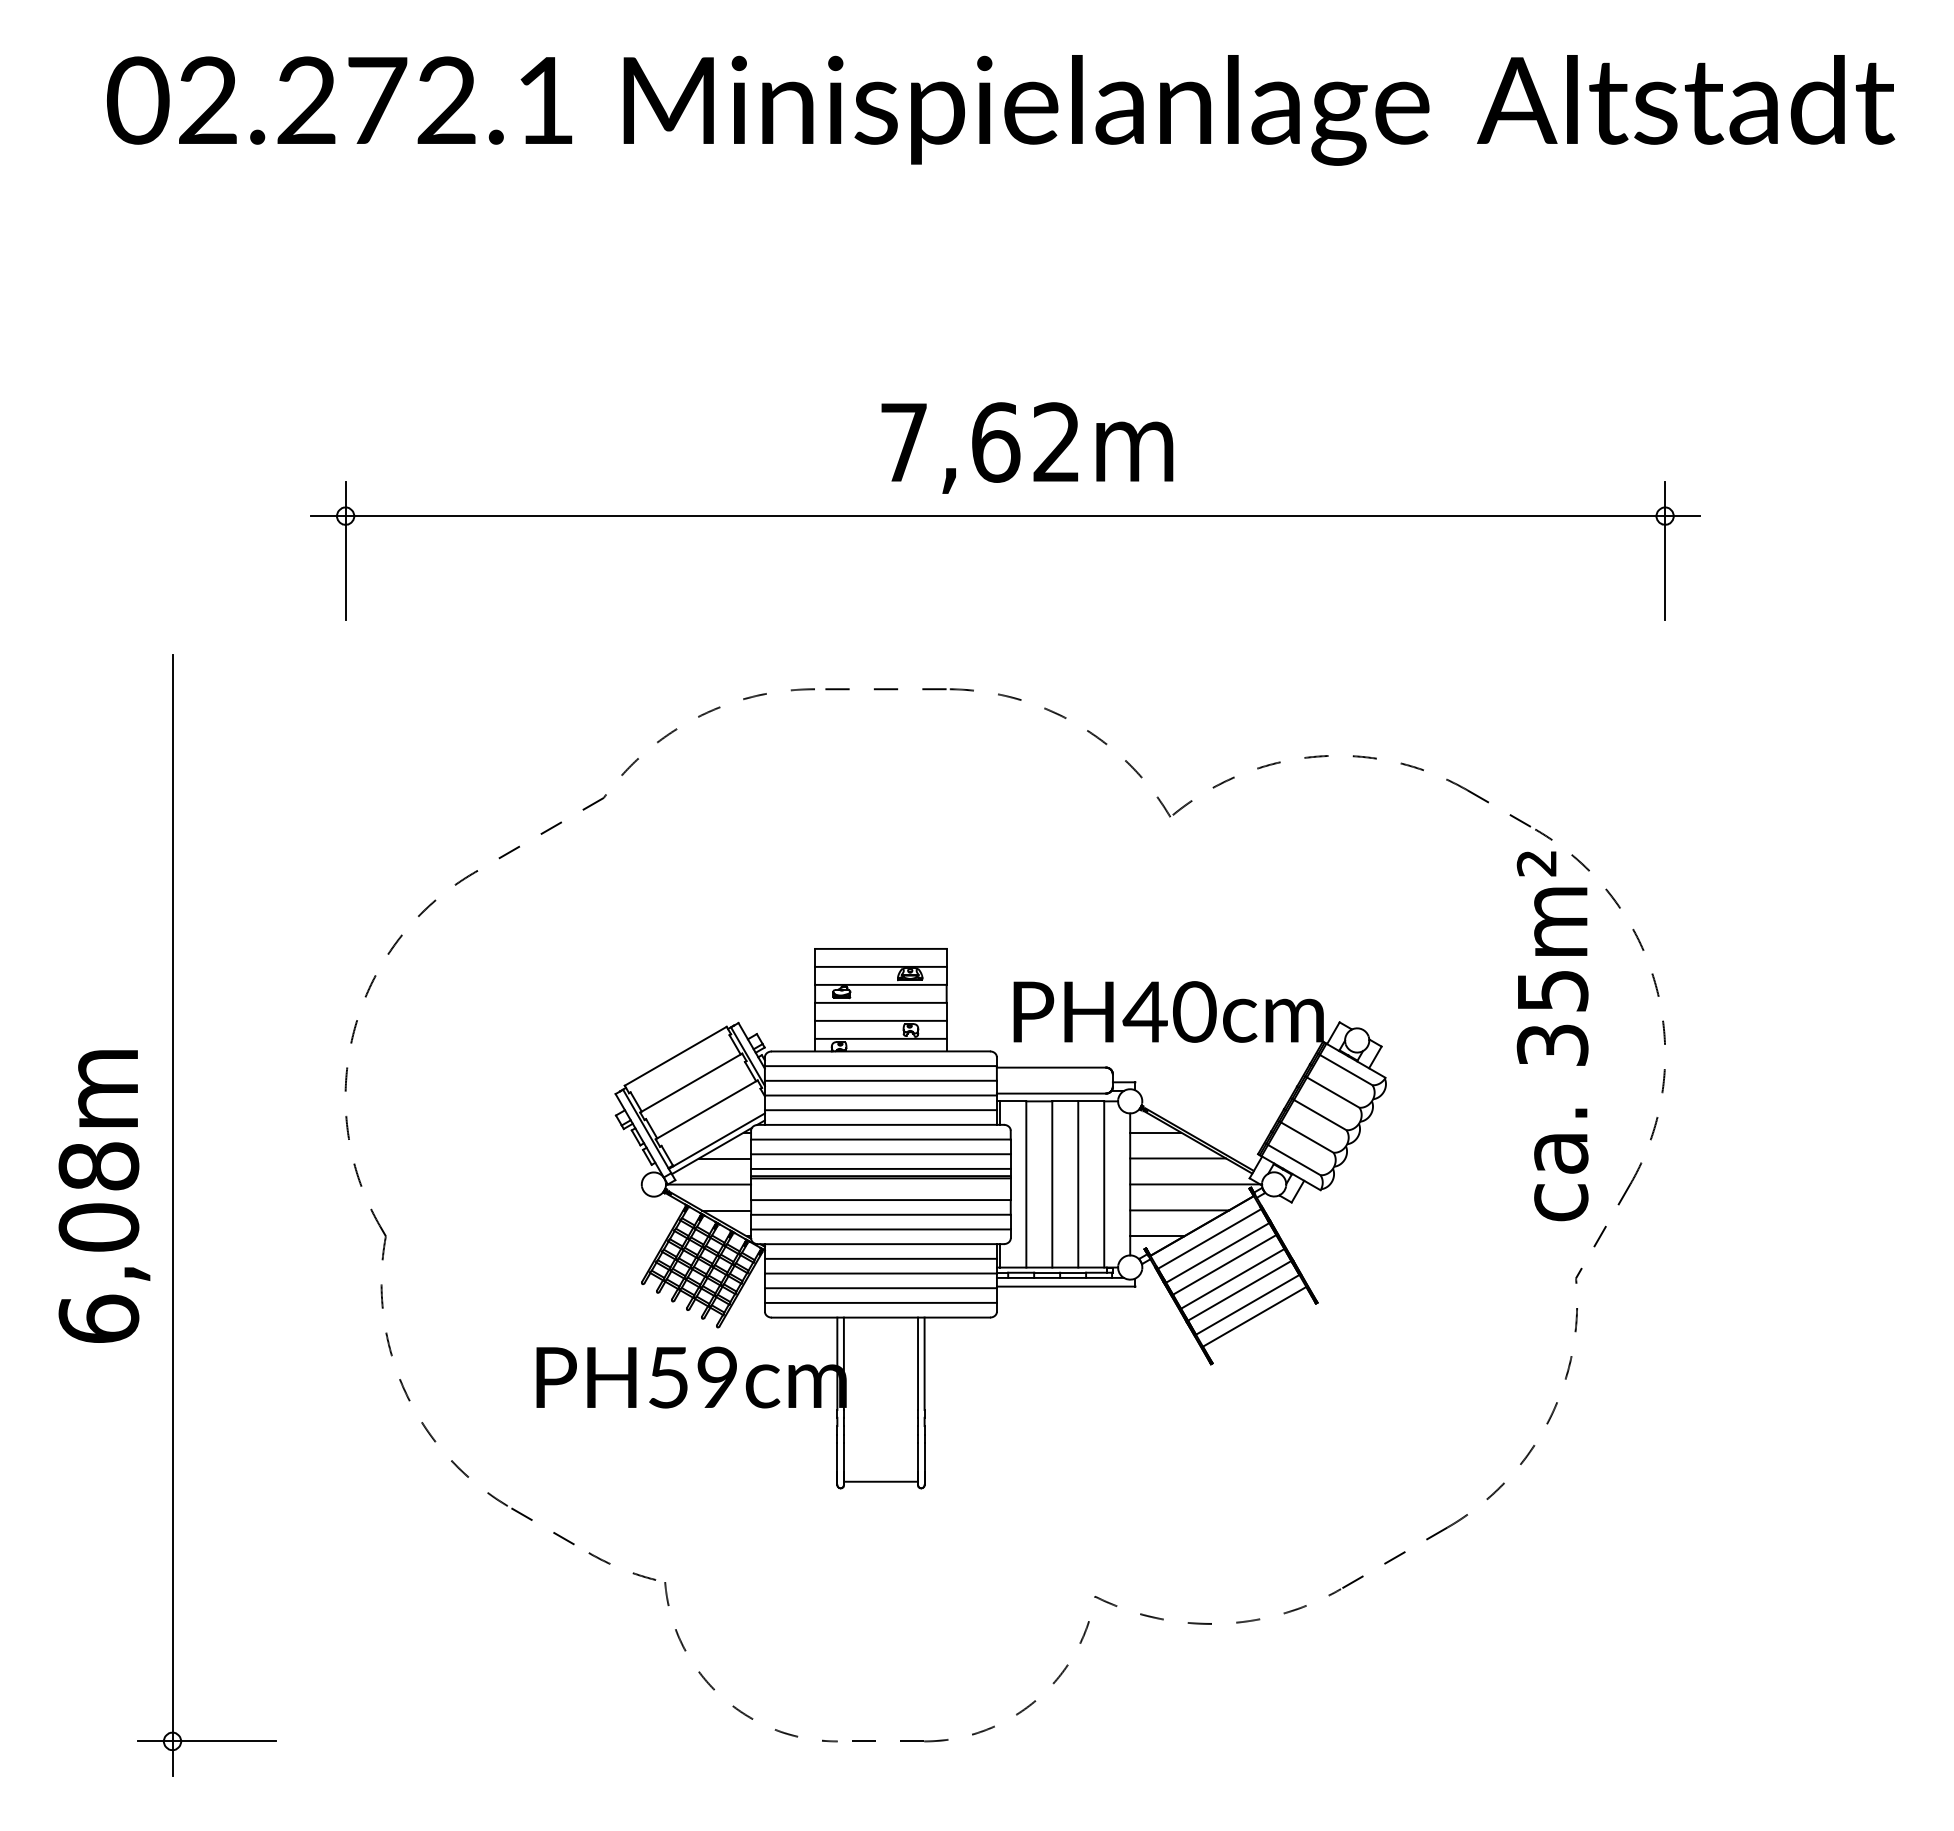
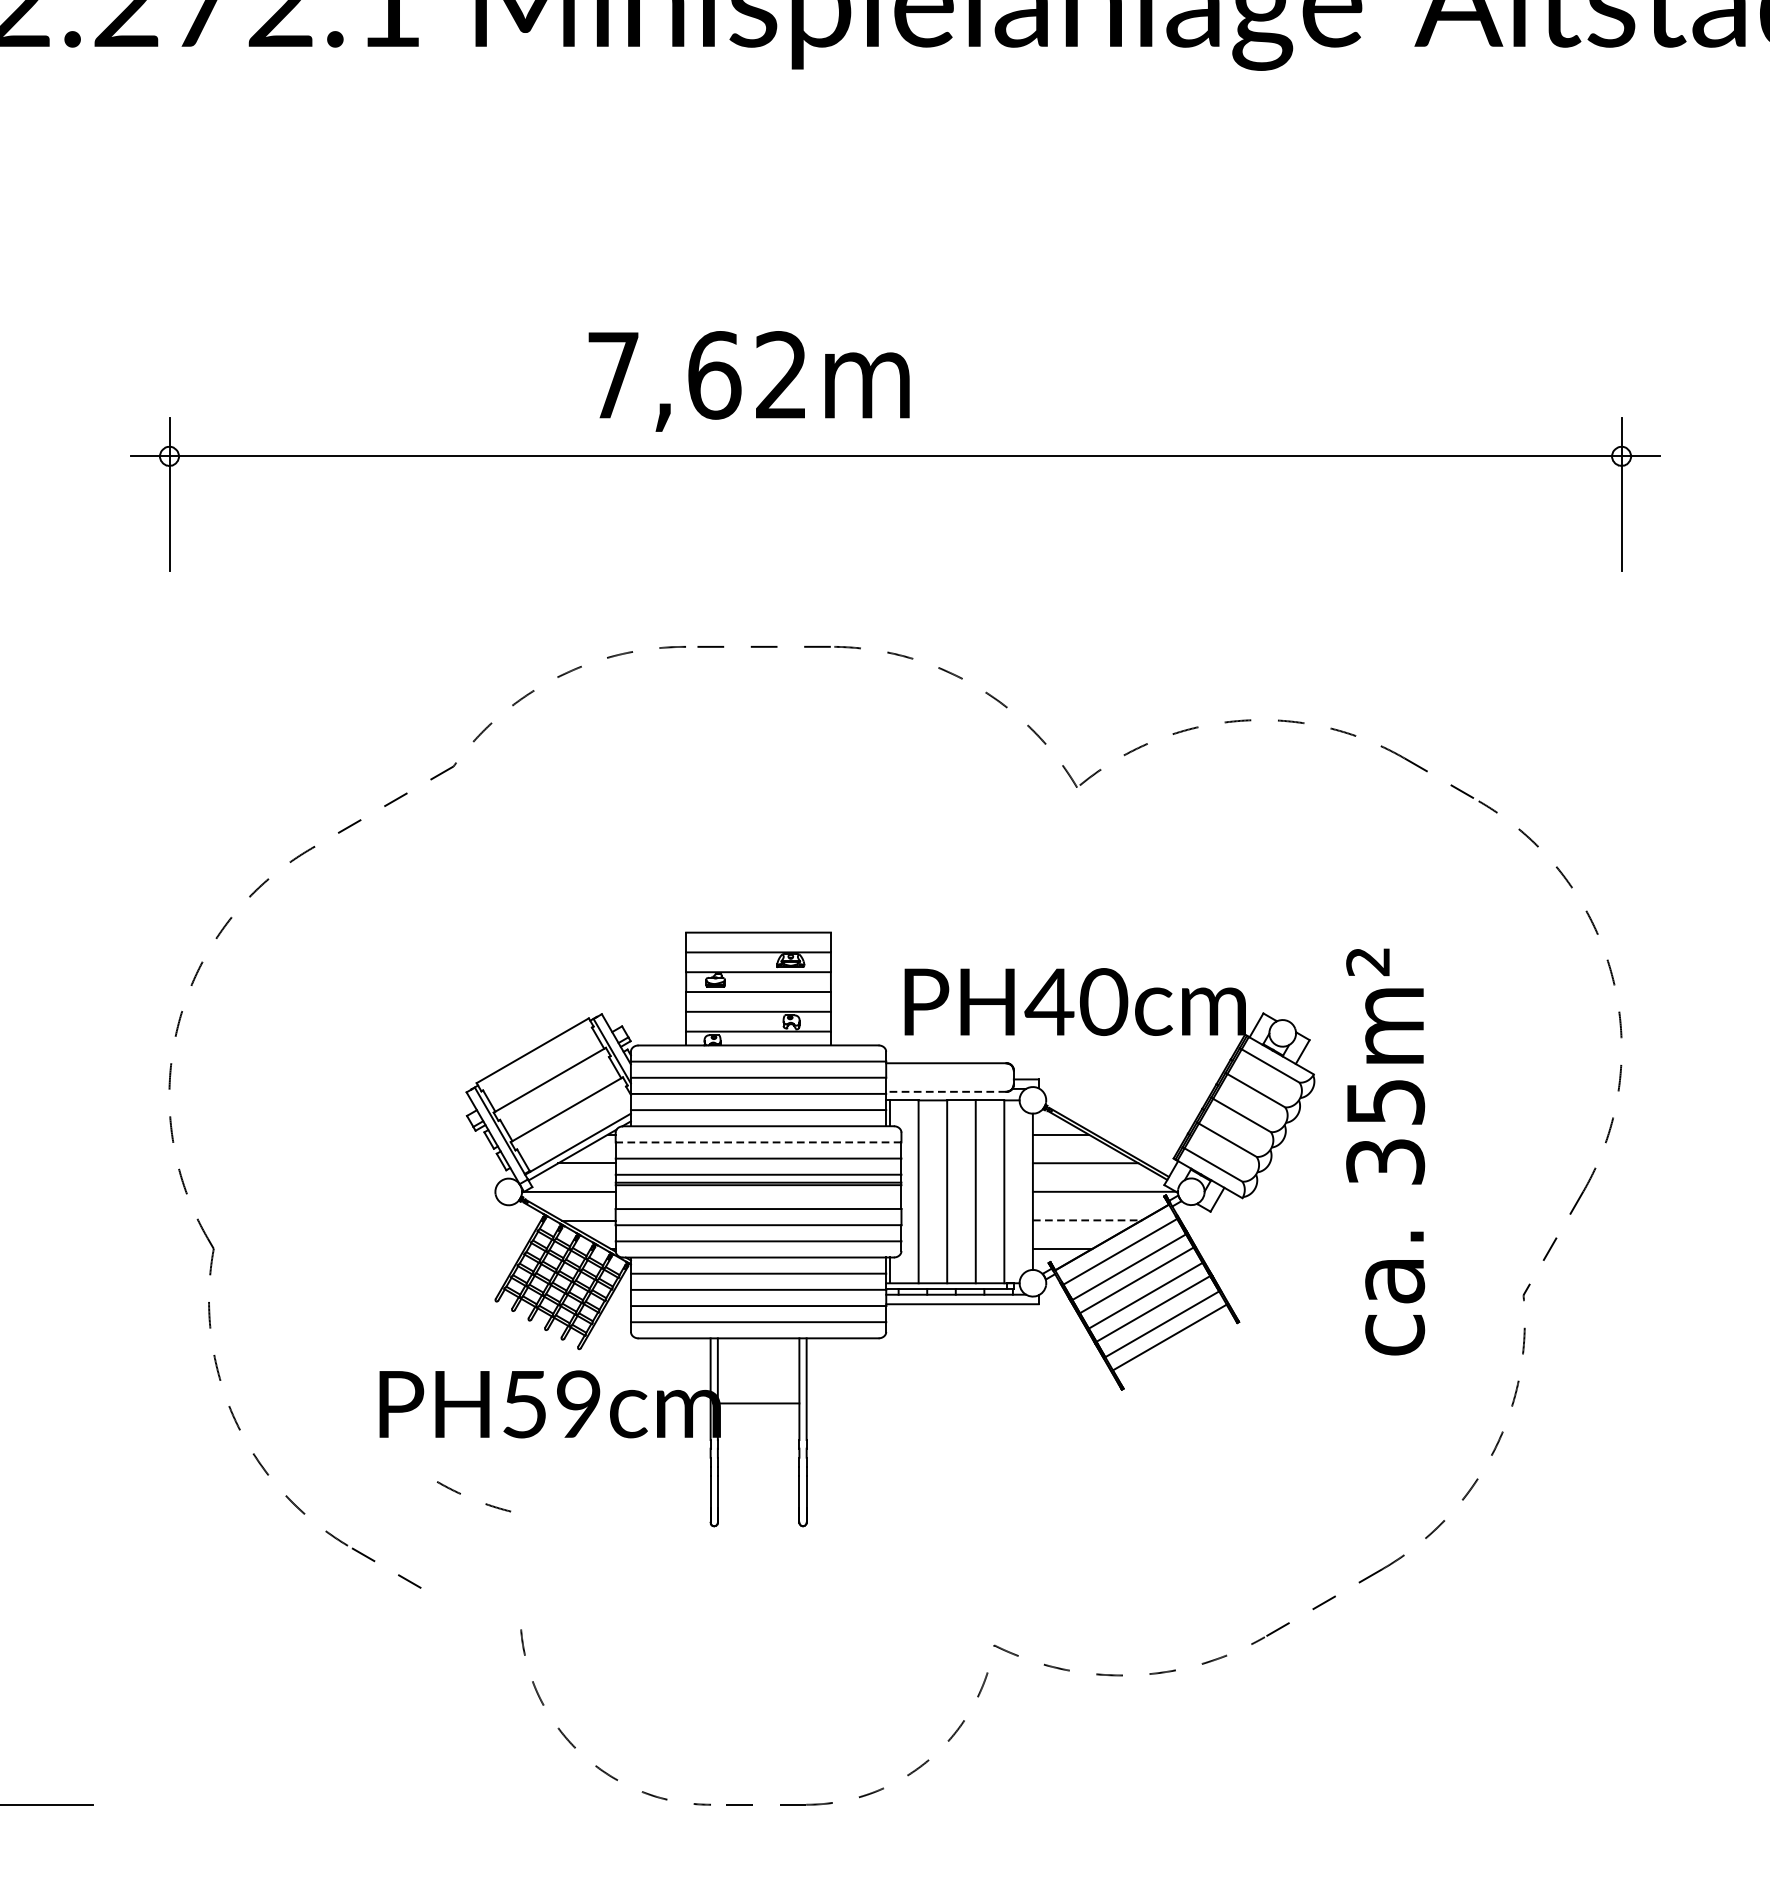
text: (1027, 447) -> (749, 380), moved
text: (1552, 1036) -> (1385, 1152), moved
line: (1051, 1093) -> (946, 1091), solid -> dashed
line: (880, 1139) -> (758, 1142), solid -> dashed
line: (1180, 1210) -> (1088, 1220), solid -> dashed
line: (880, 1481) -> (758, 1403), moved
arc: (610, 1564) -> (460, 1494), moved

